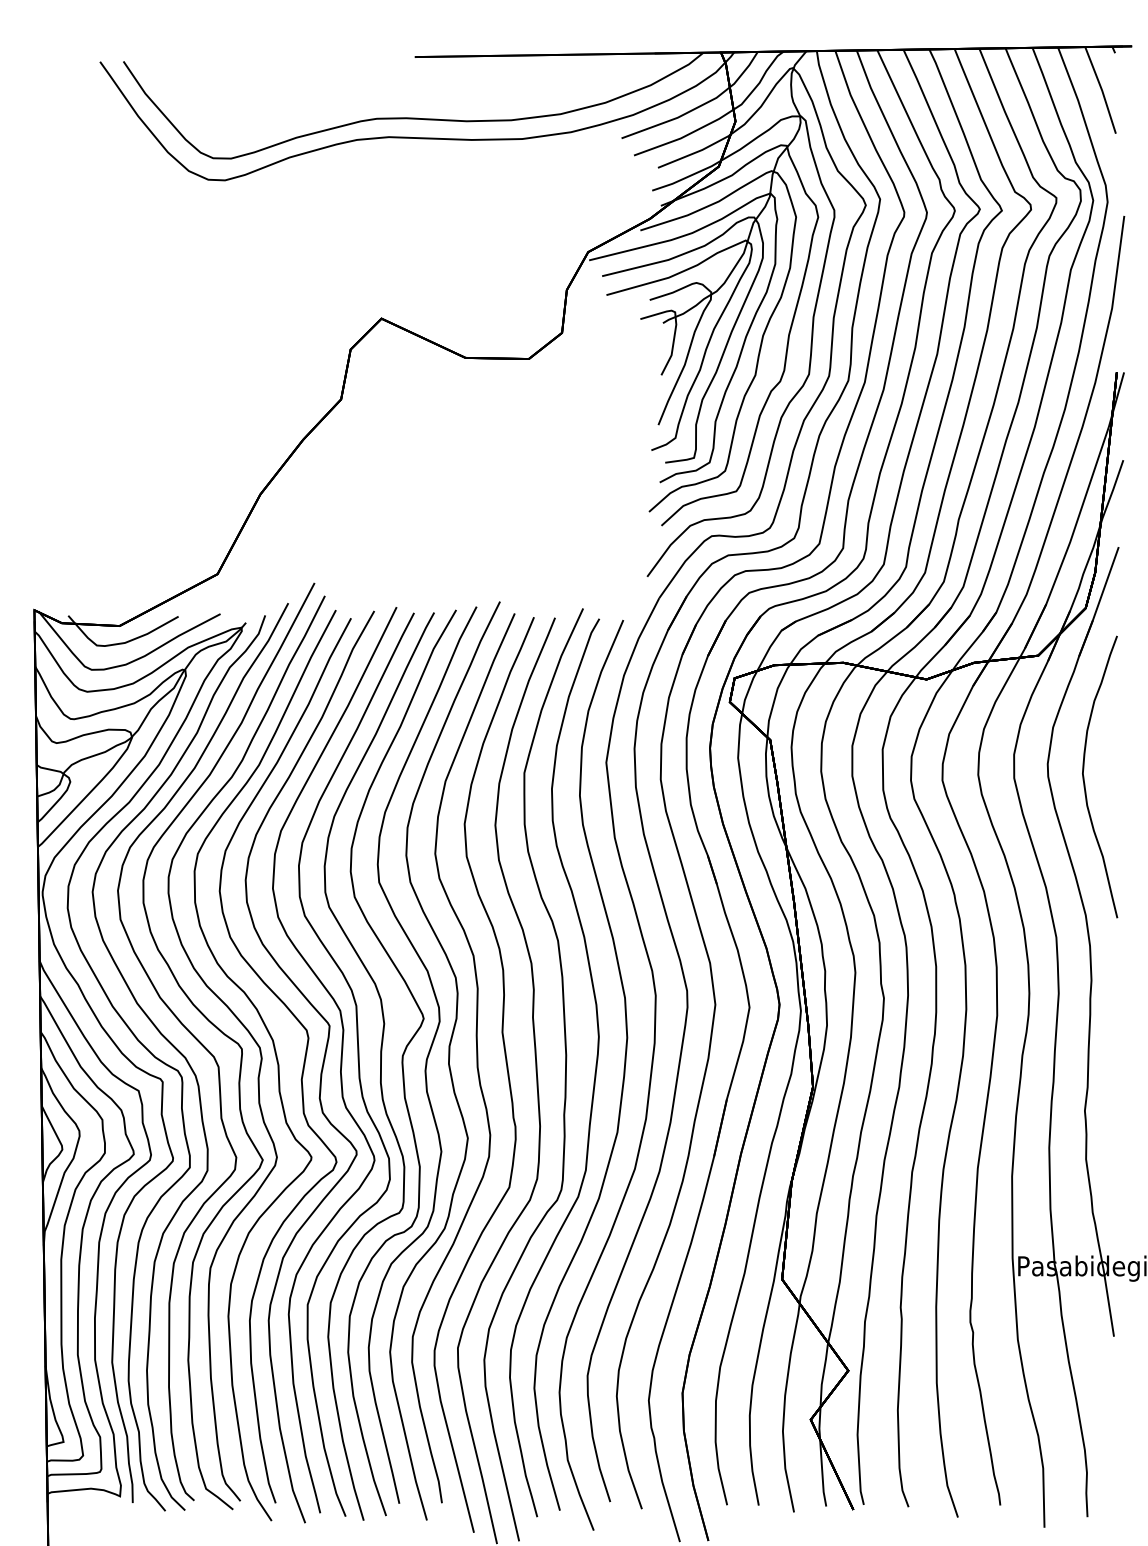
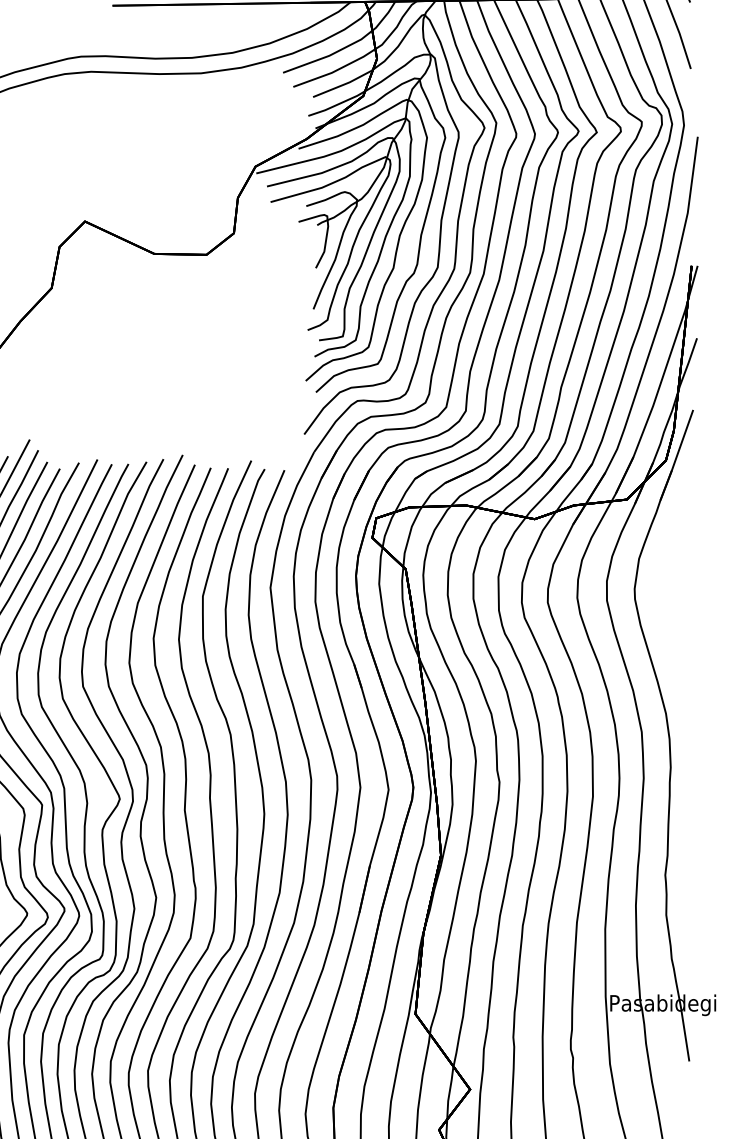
curve: (1084, 776) -> (664, 599), removed

